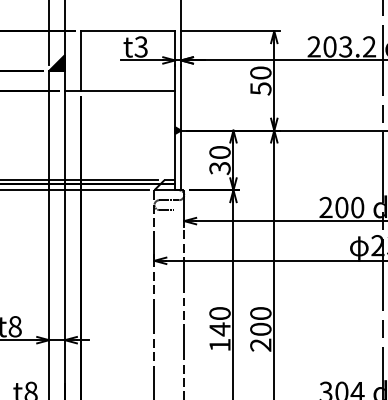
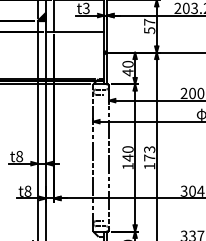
text: (260, 71) -> (149, 21), 50 -> 57
text: (218, 167) -> (127, 72), 30 -> 40
text: (260, 328) -> (149, 157), 200 -> 173

